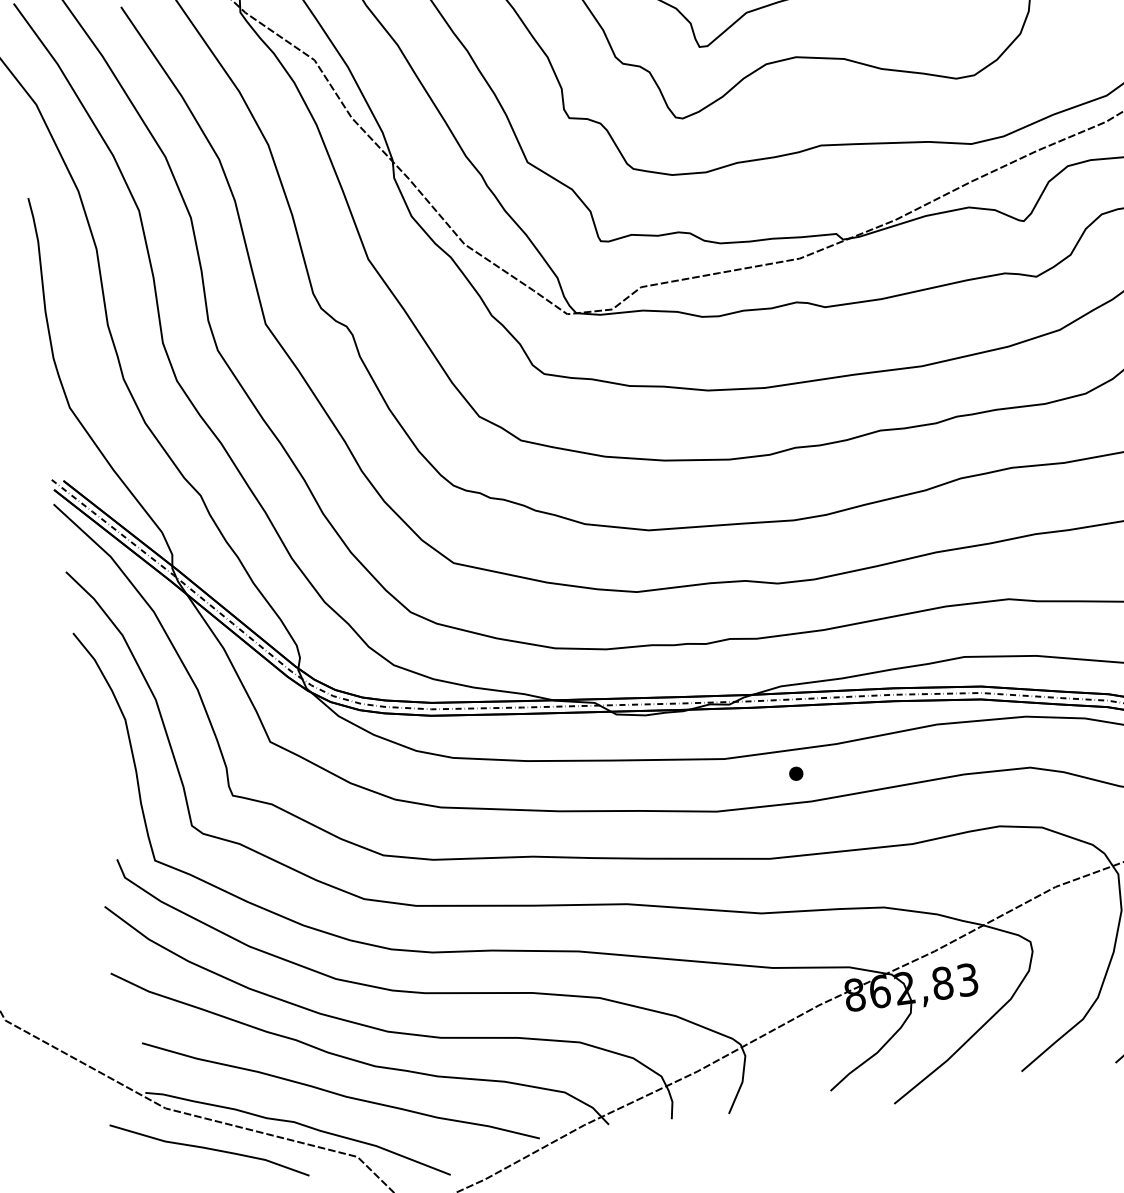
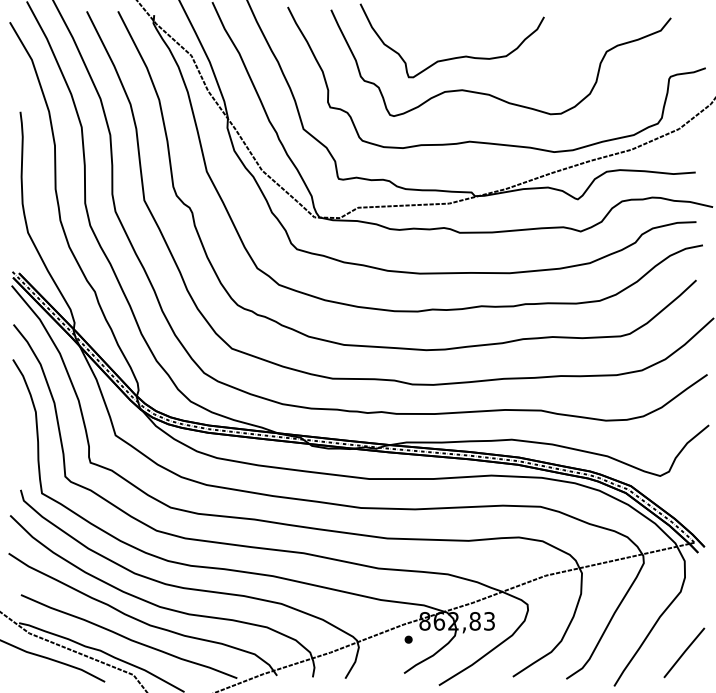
part: (795, 773) -> (408, 639), moved

